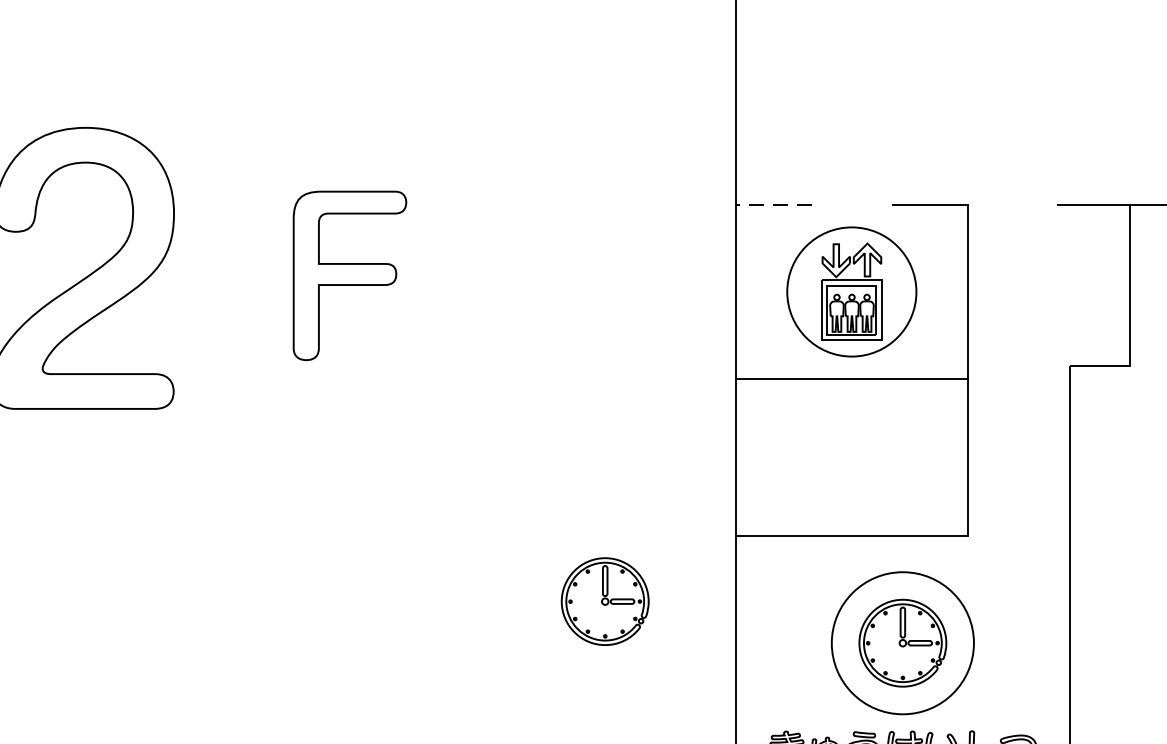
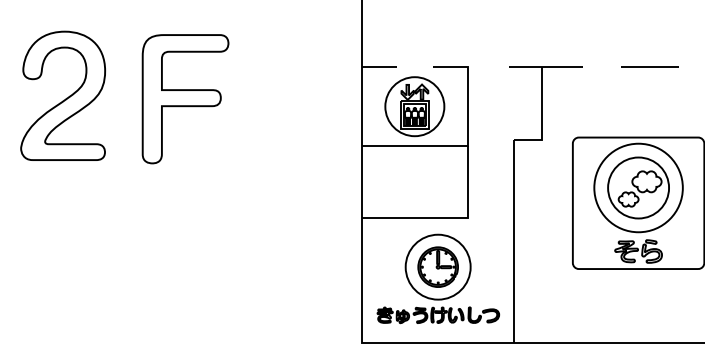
line: (772, 204) -> (378, 66), dashed -> solid
part: (349, 276) -> (185, 99), size x1.67
part: (603, 600) -> (301, 247), removed

